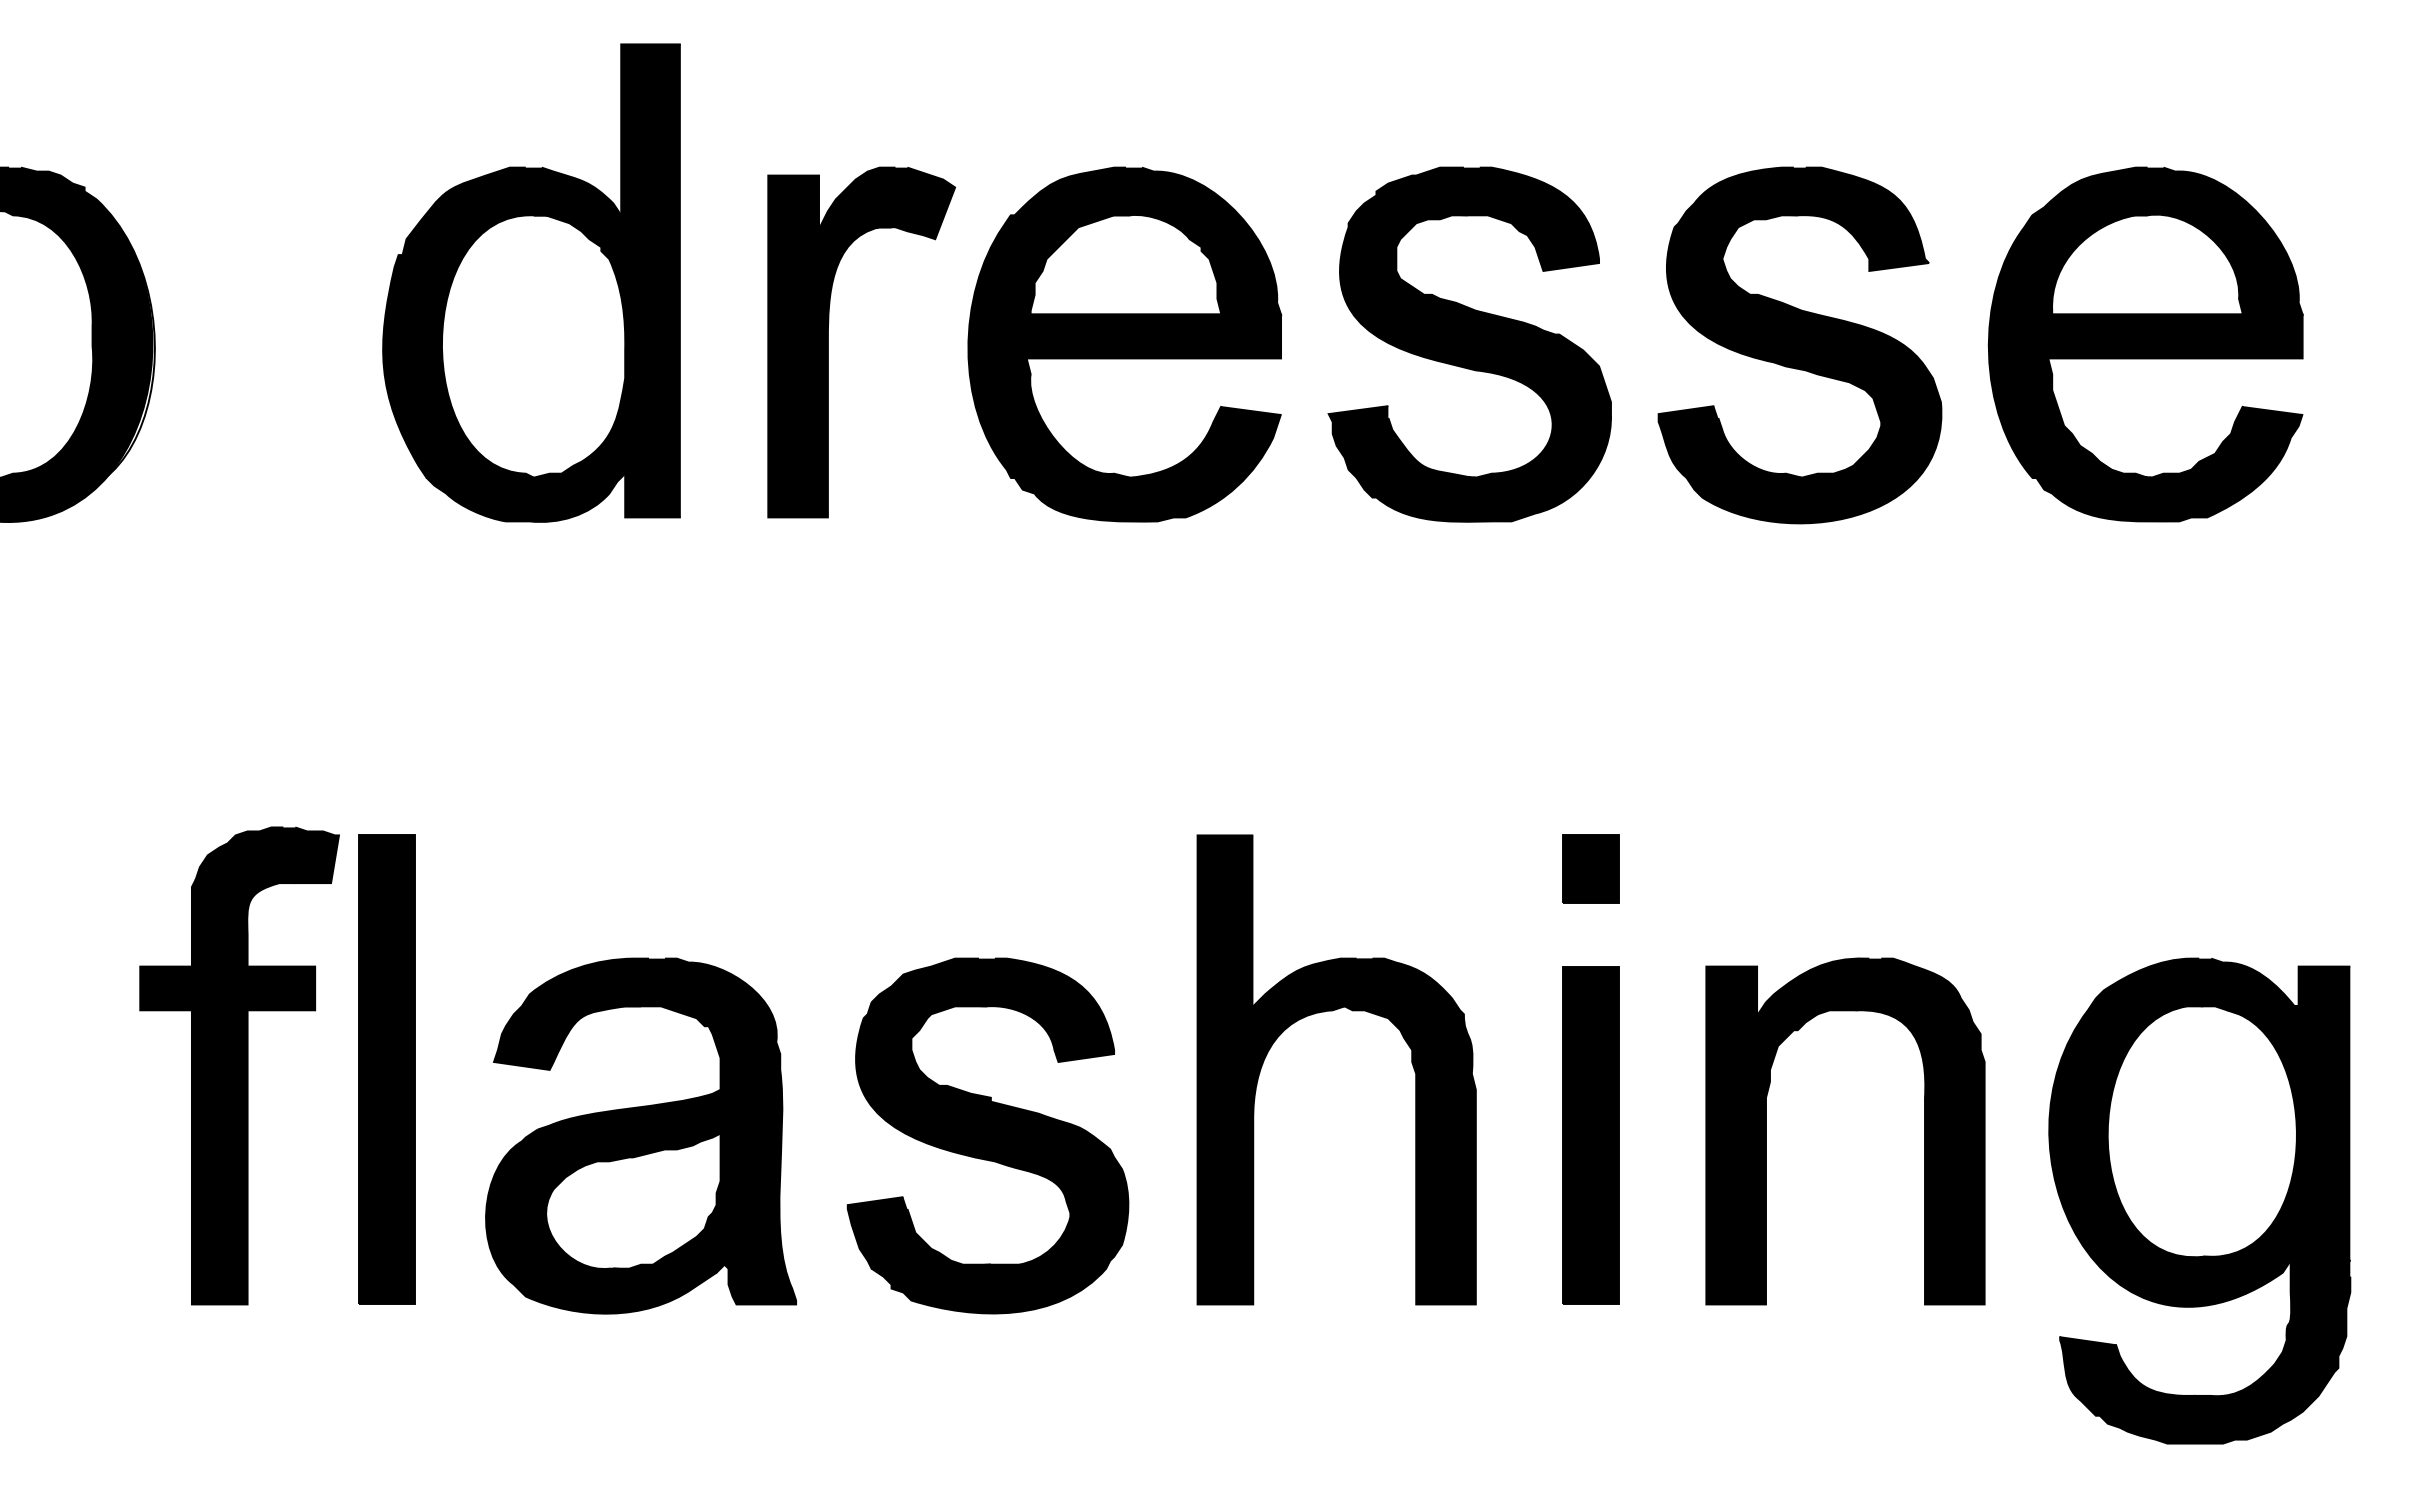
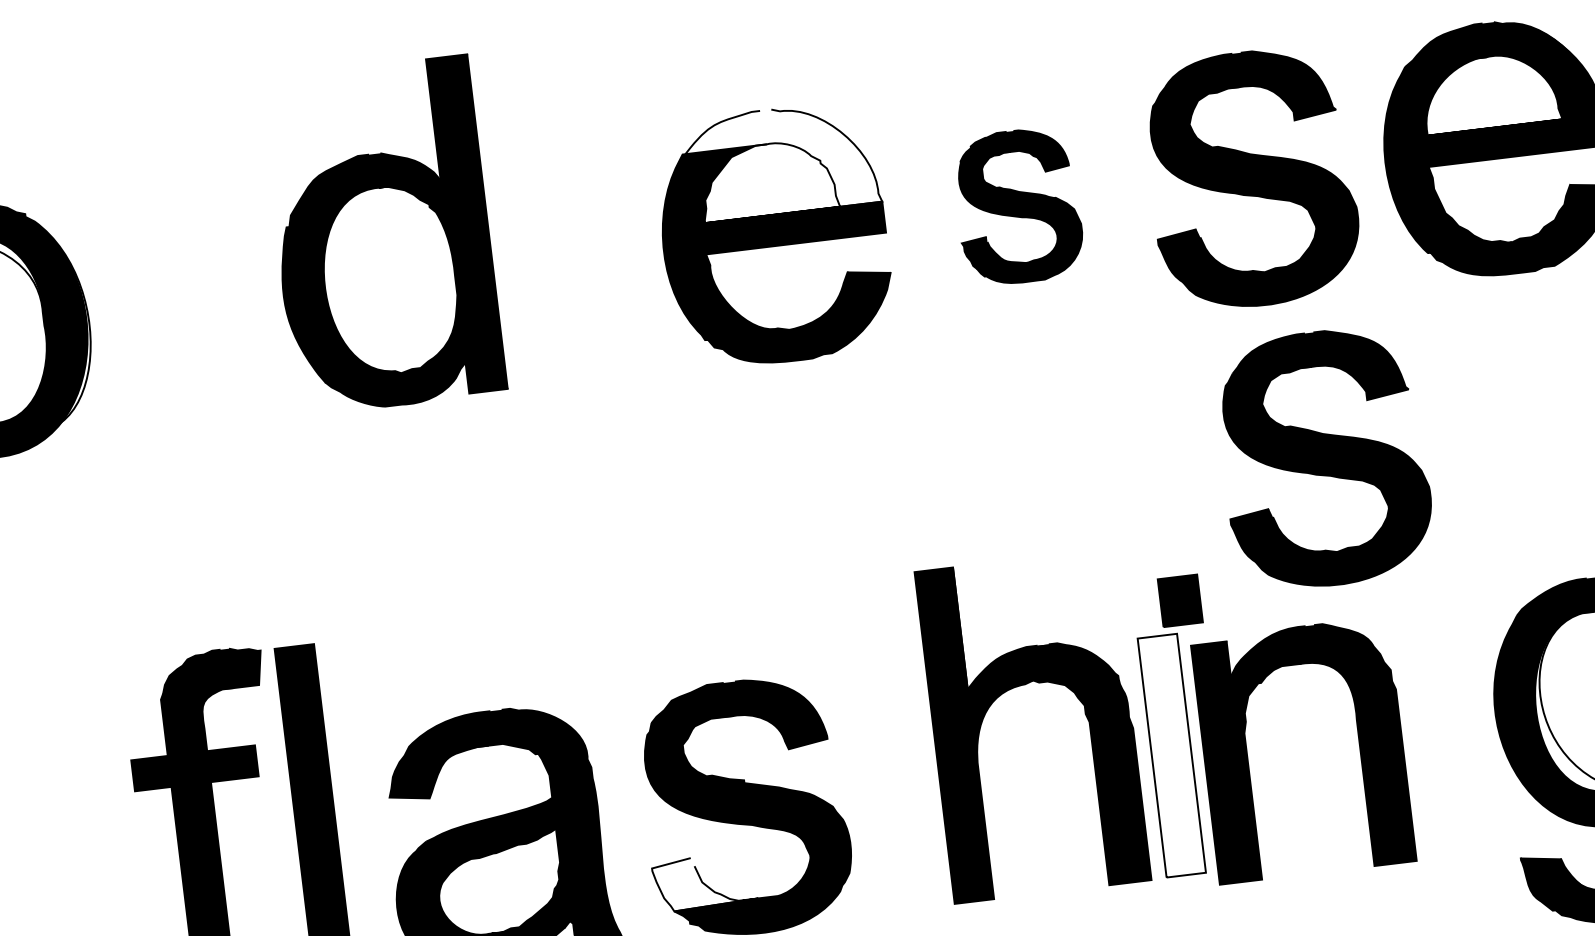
fill: (1147, 240) -> (781, 160), removed
part: (531, 282) -> (382, 235), moved
part: (828, 342) -> (564, 260), removed
part: (1469, 344) -> (1018, 206), size x0.6
part: (1853, 747) -> (1324, 458), added
part: (1590, 868) -> (1179, 600), moved
part: (1332, 1011) -> (1025, 685), moved
part: (1766, 1131) -> (1247, 757), moved
fill: (1590, 1135) -> (1171, 755), removed
fill: (918, 1232) -> (704, 881), removed

